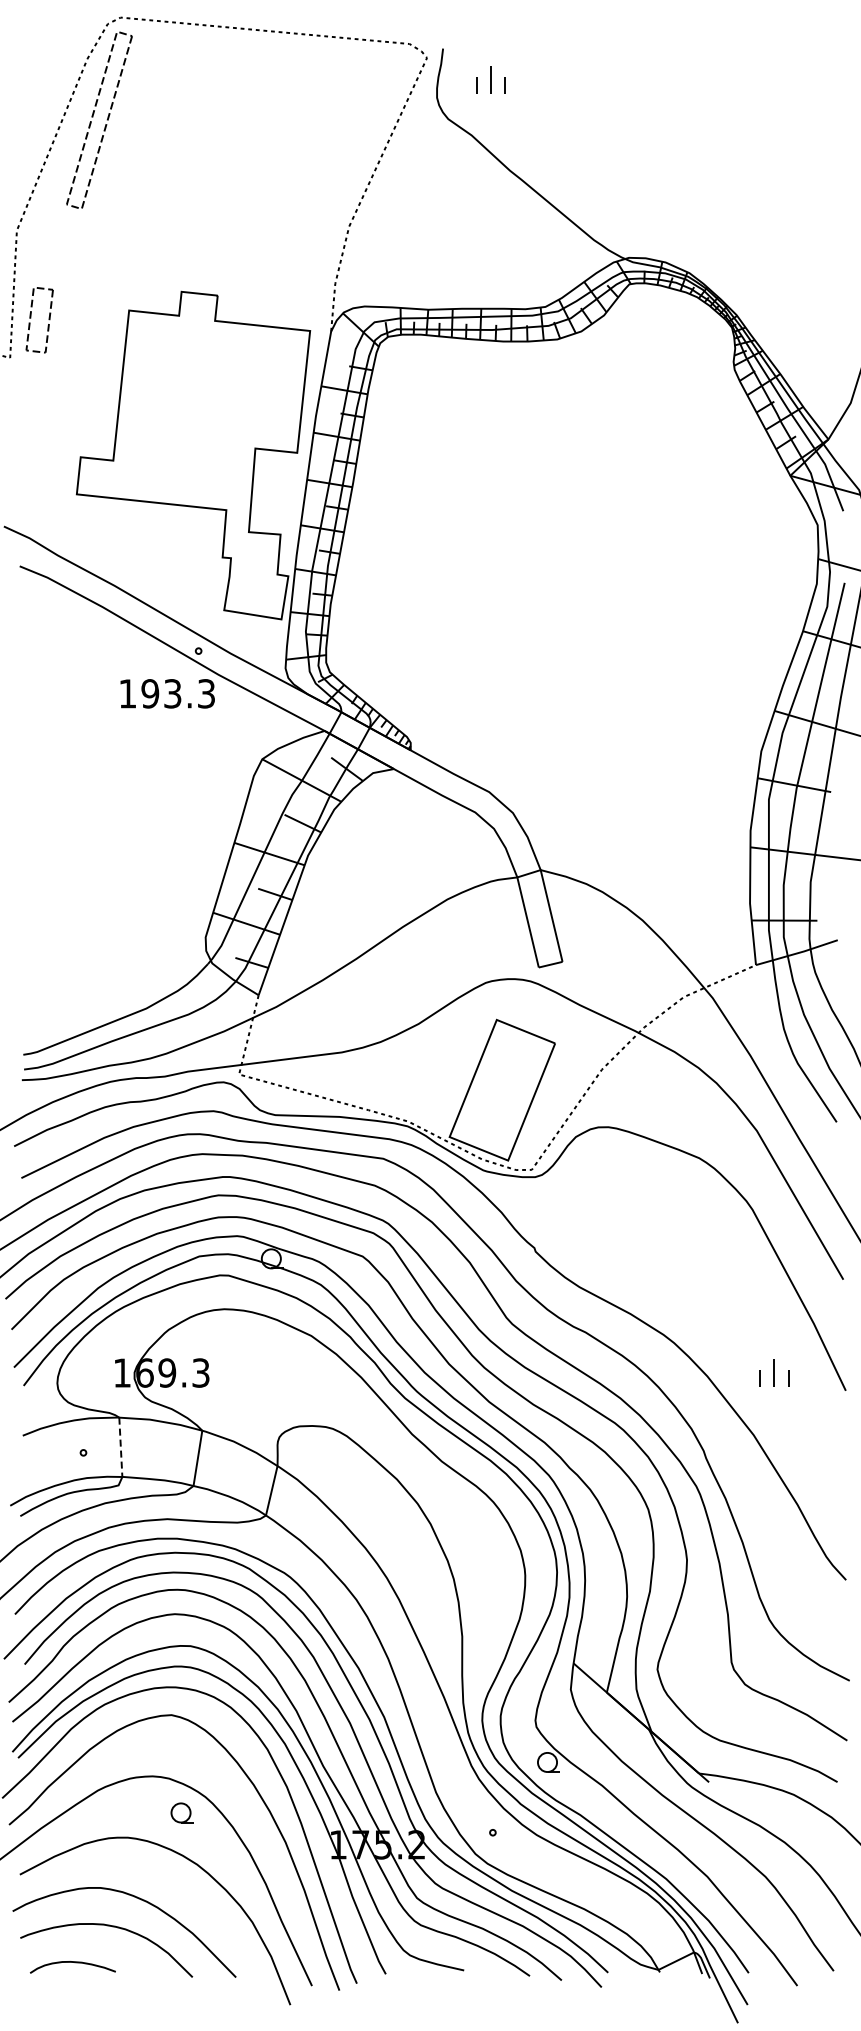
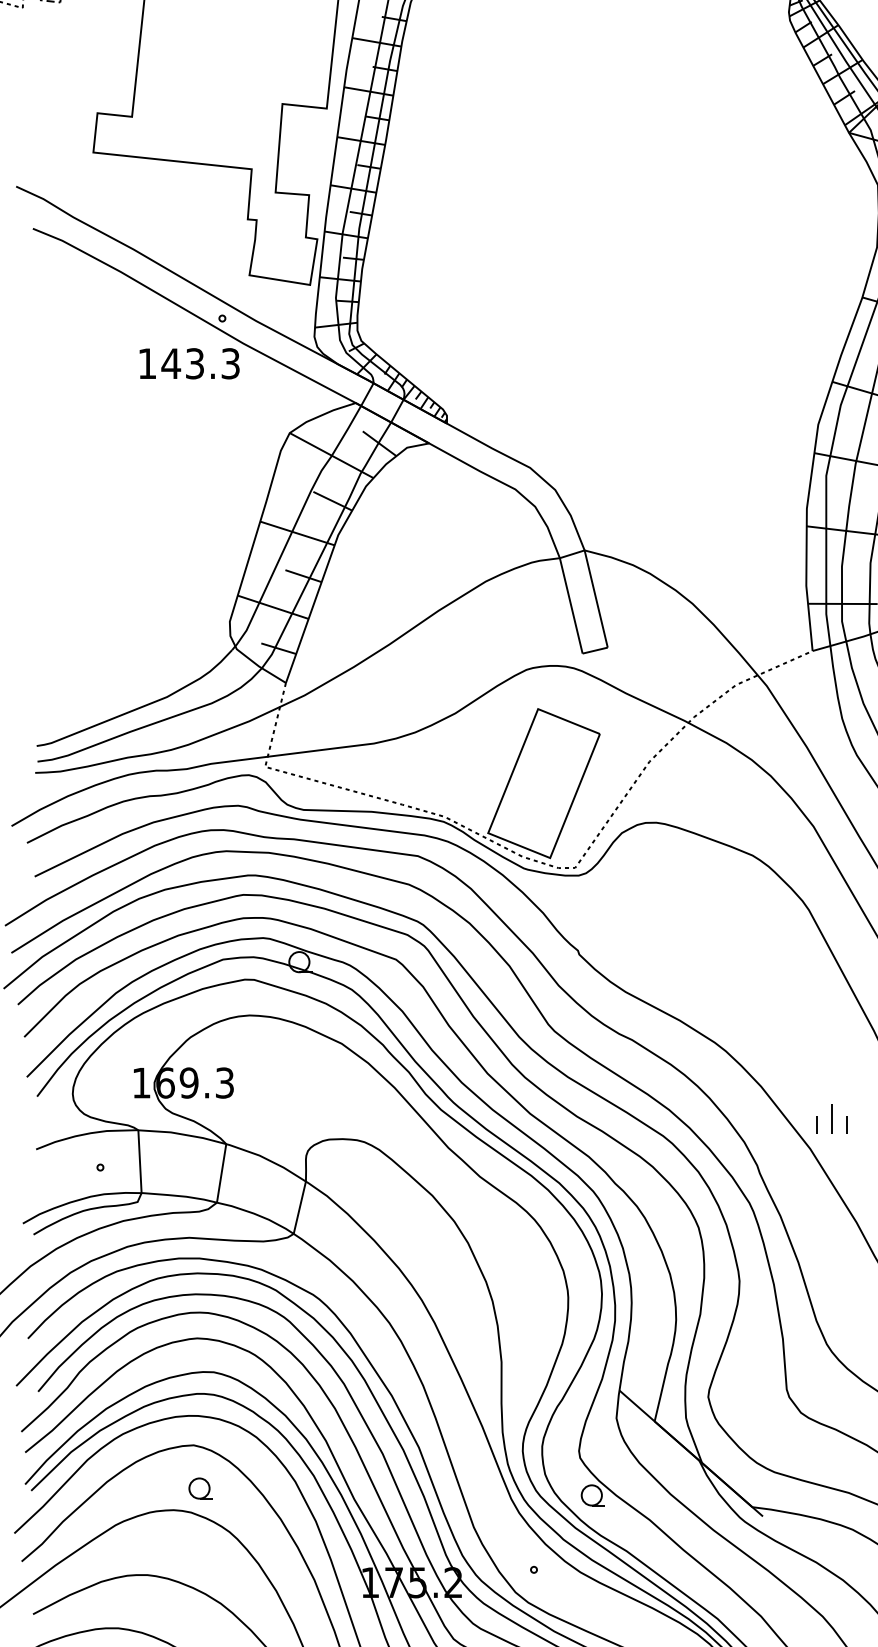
text: (150, 693) -> (171, 363), 193.3 -> 143.3
part: (774, 1372) -> (832, 1118), moved
line: (120, 1447) -> (139, 1161), dashed -> solid
part: (181, 1812) -> (199, 1488), moved

